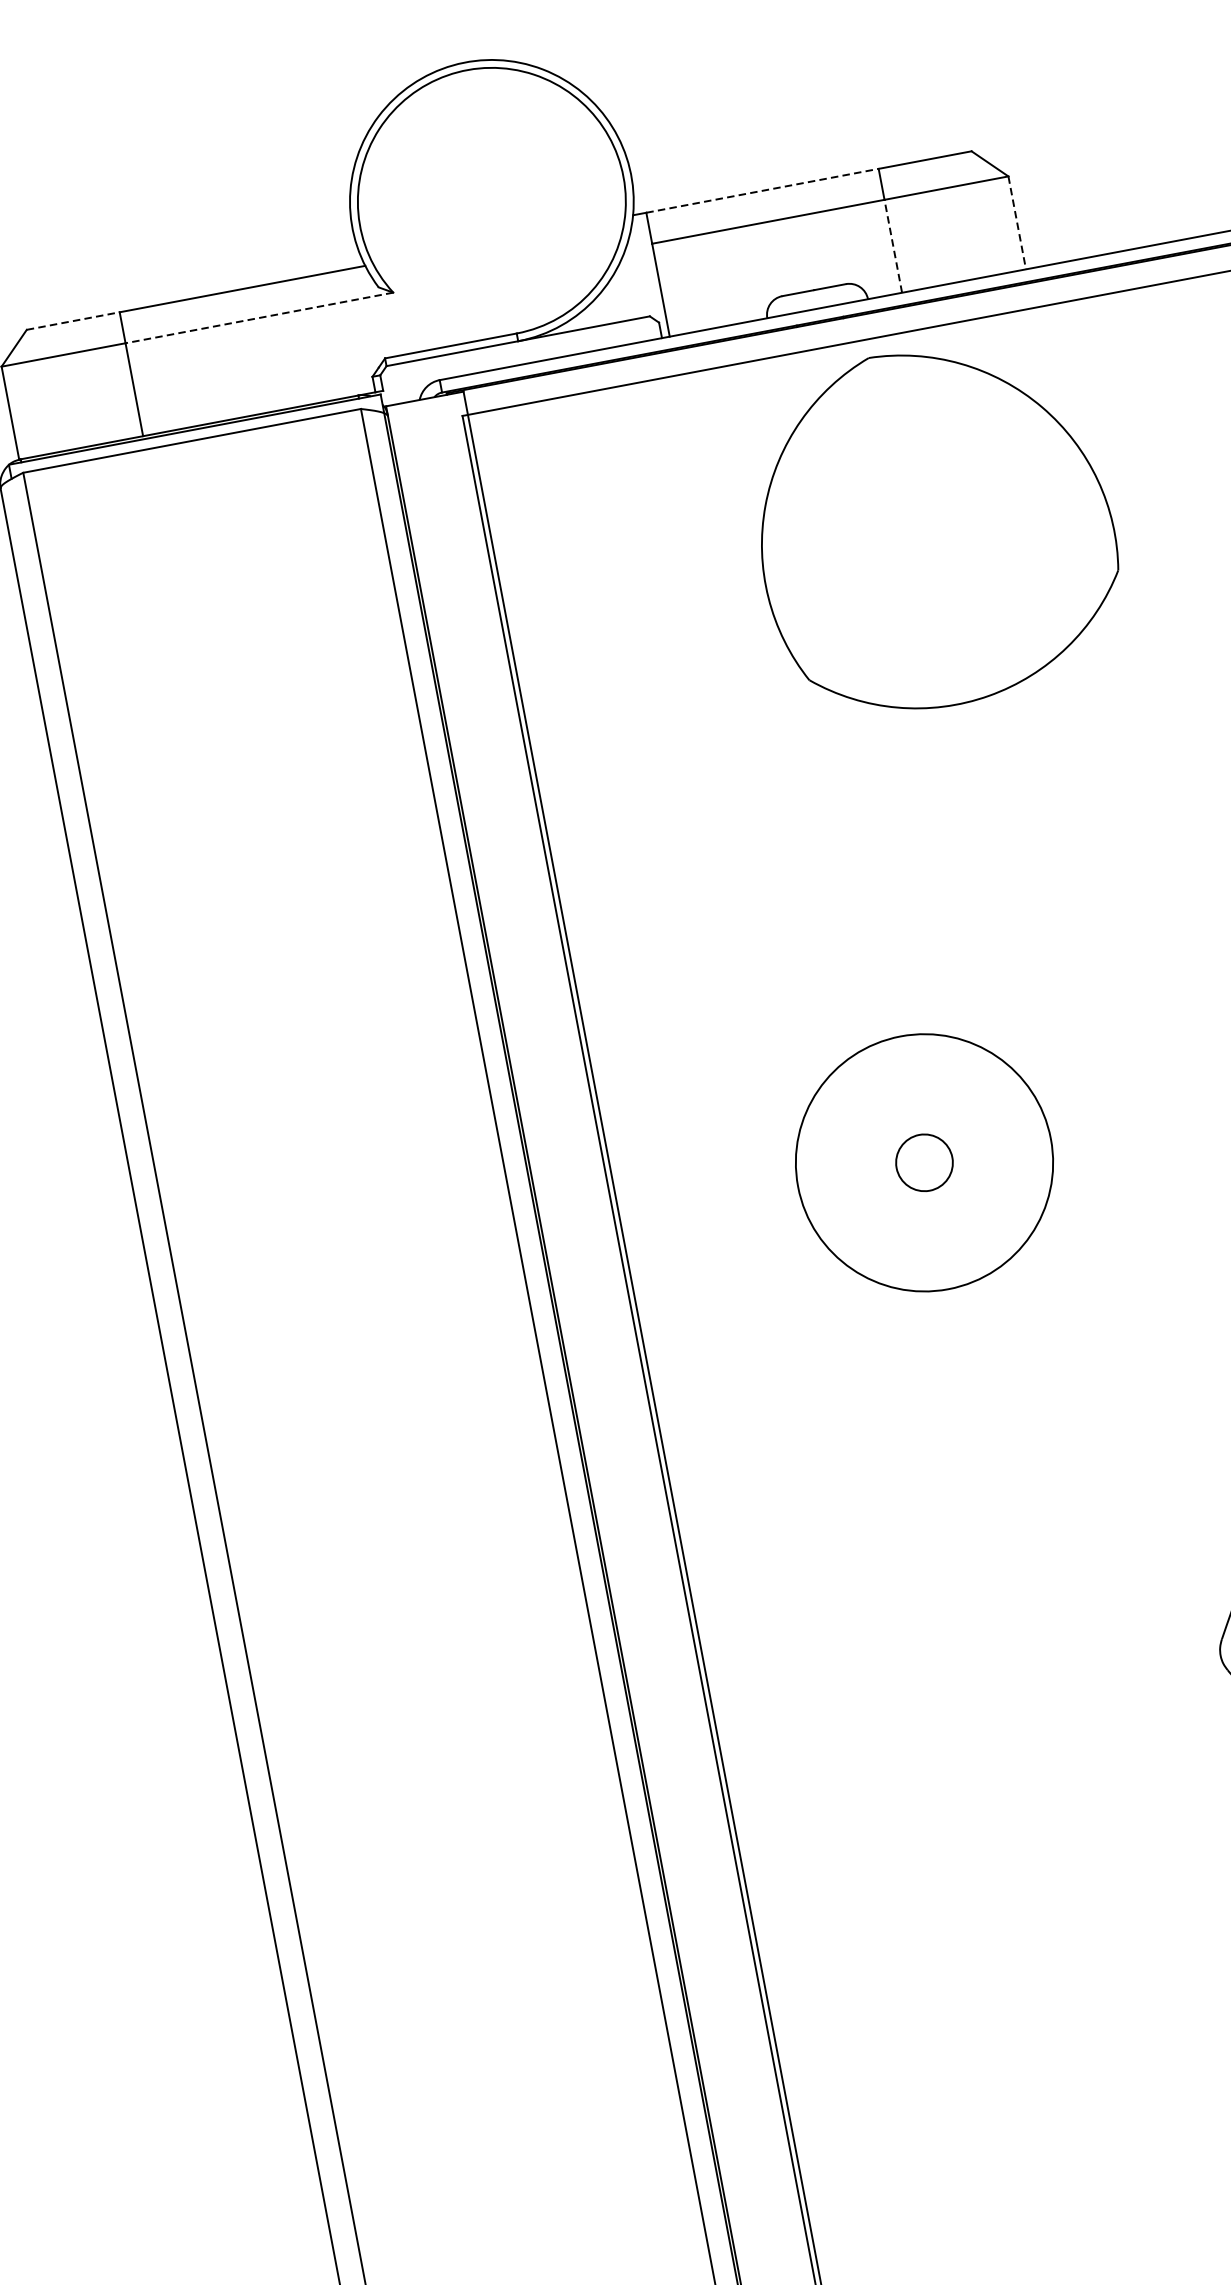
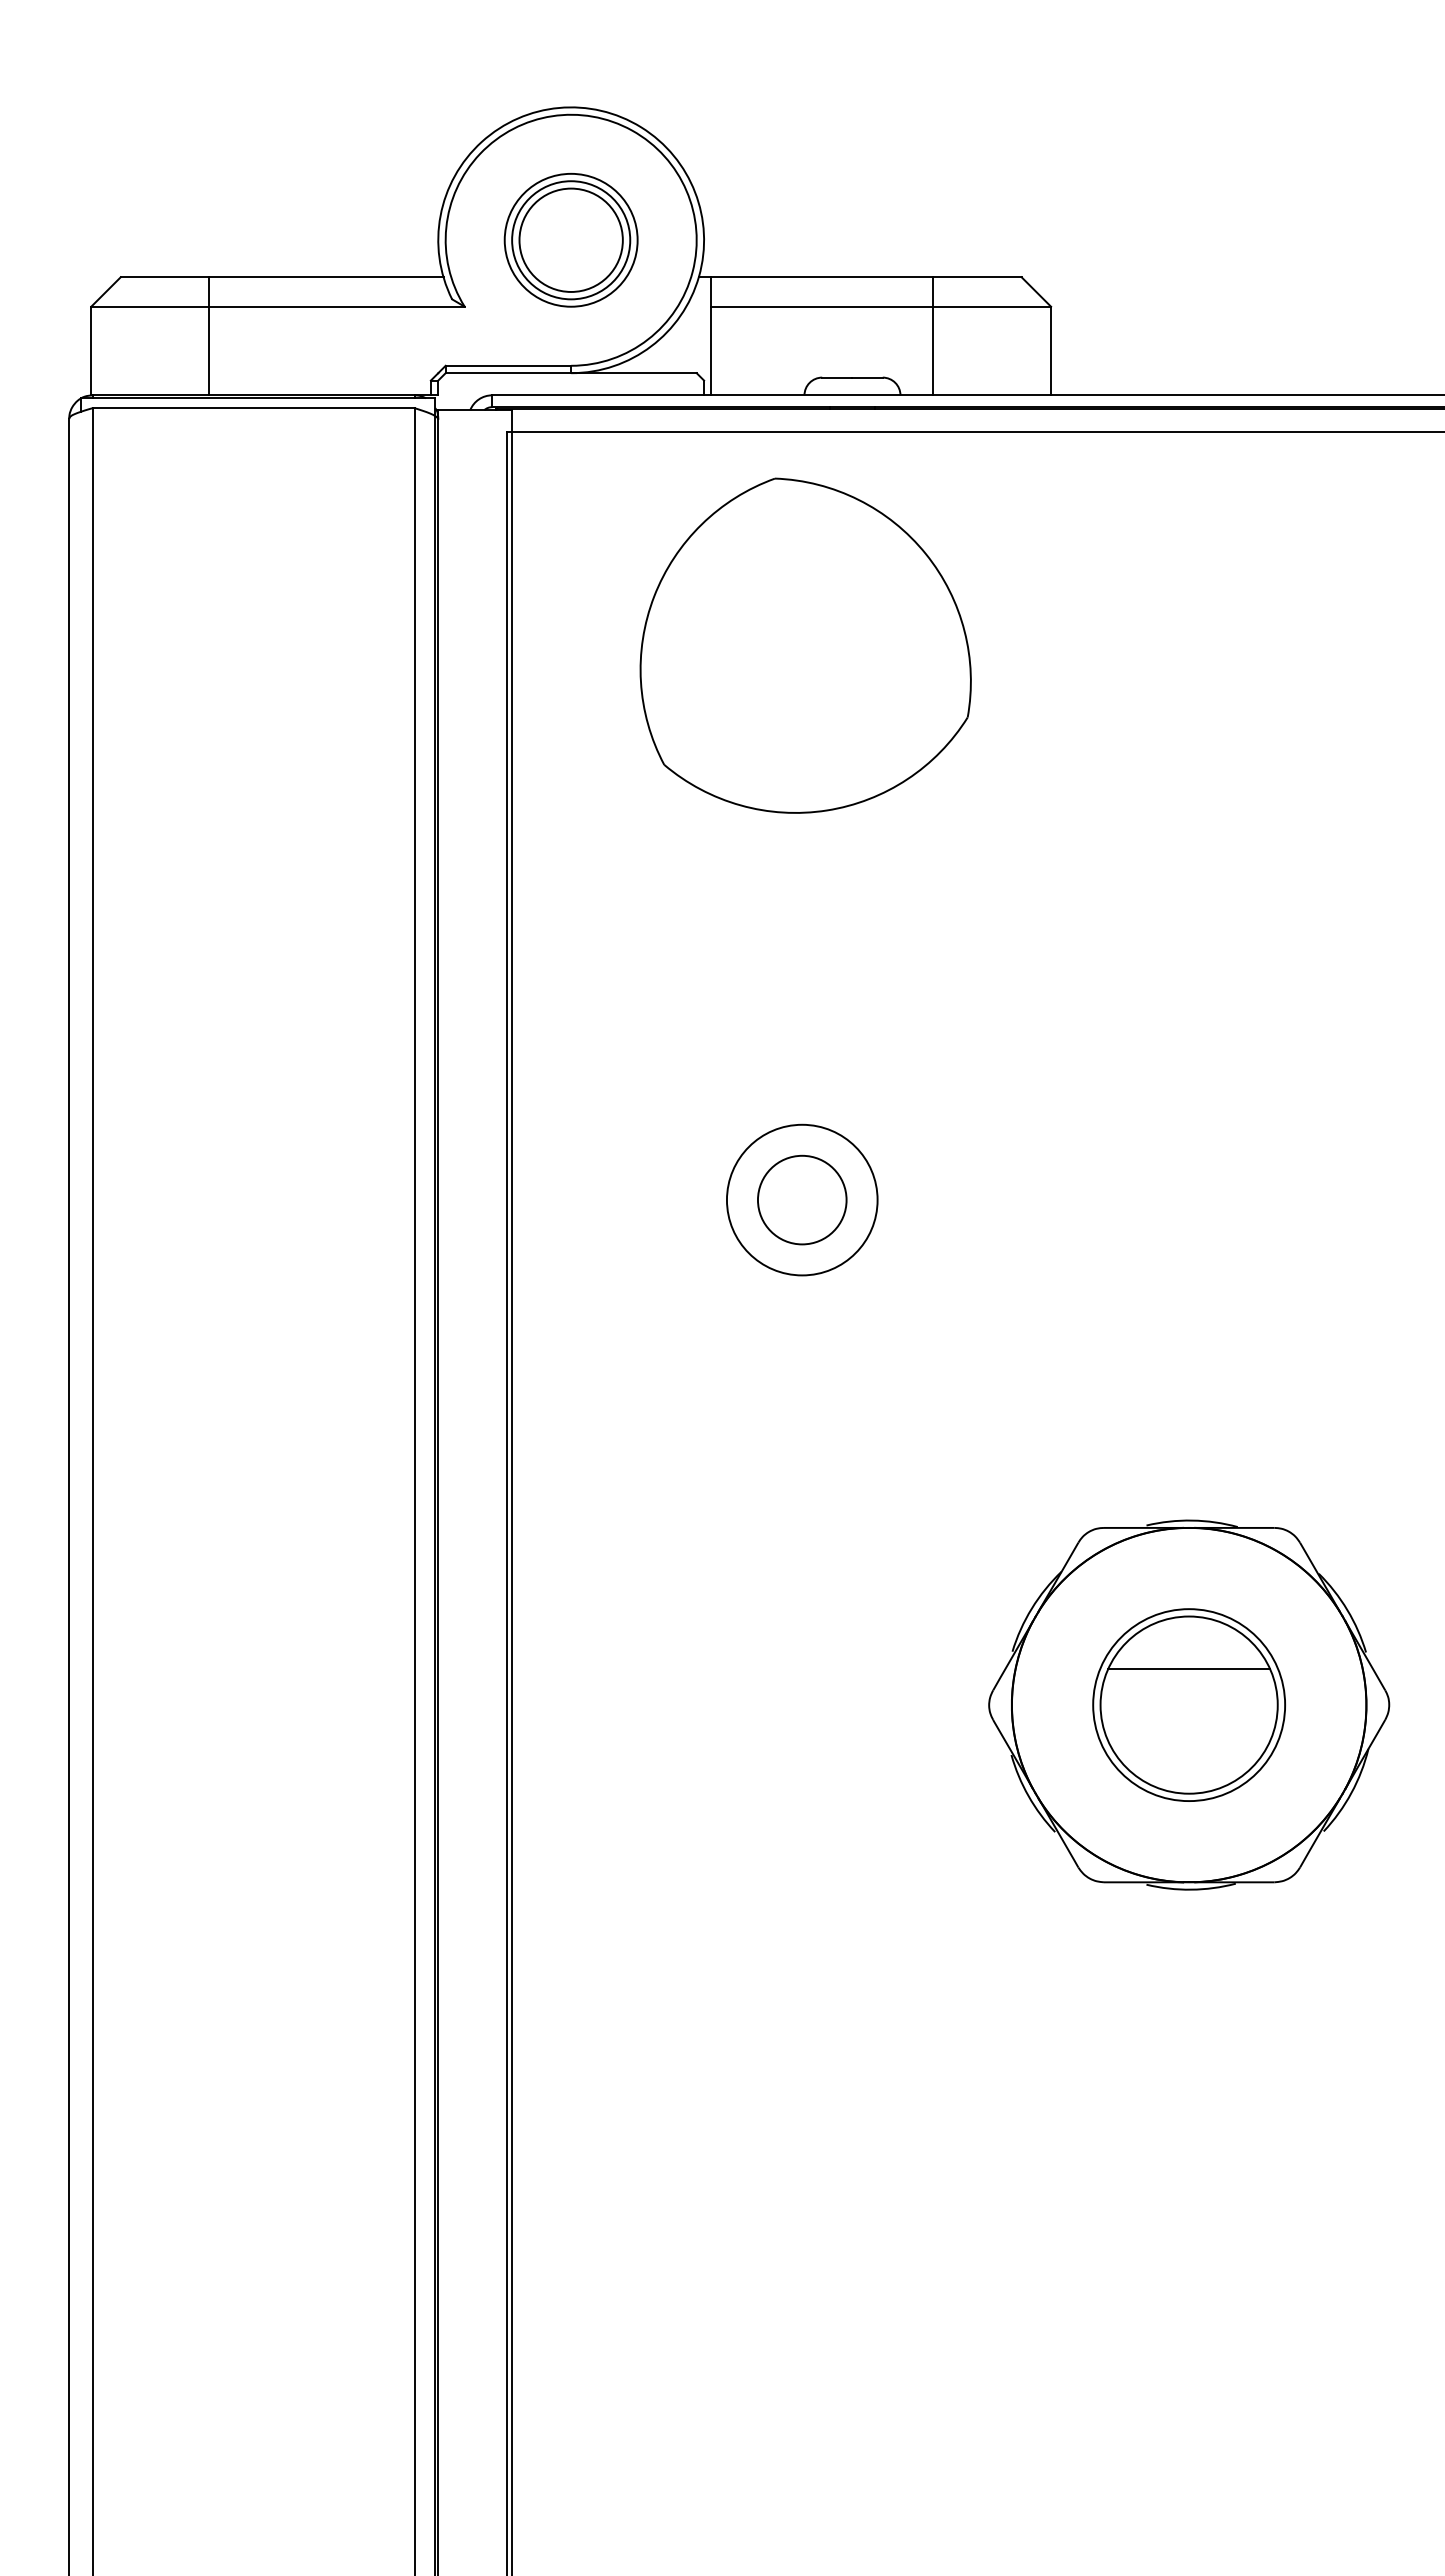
line: (762, 191) -> (822, 277), dashed -> solid
part: (491, 202) -> (570, 240), added
line: (1017, 223) -> (1051, 351), dashed -> solid
line: (892, 245) -> (932, 350), dashed -> solid
line: (259, 317) -> (337, 306), dashed -> solid
line: (73, 321) -> (165, 277), dashed -> solid
part: (933, 527) -> (805, 645), moved
circle: (923, 1162) -> (801, 1199), size x0.62
circle: (923, 1162) -> (801, 1199), size x1.67

